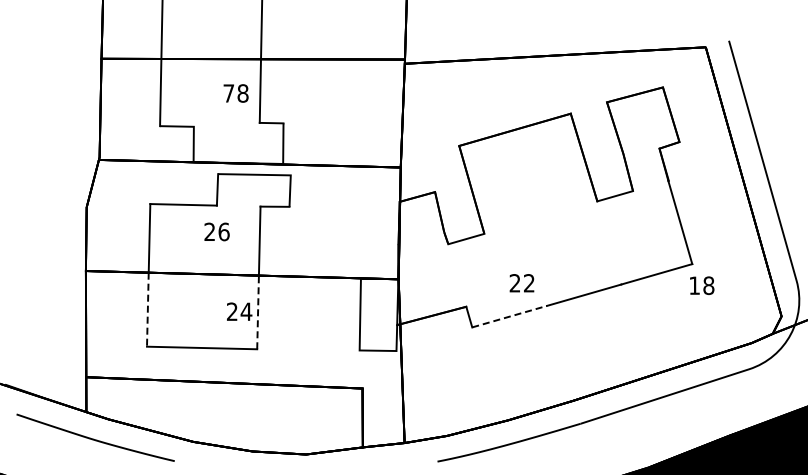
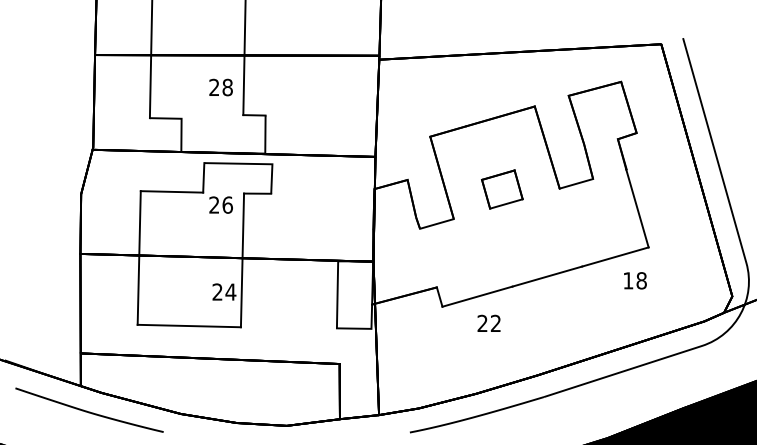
text: (228, 93) -> (214, 87), 78 -> 28
part: (535, 201) -> (501, 188), added
text: (216, 231) -> (220, 204), moved
text: (521, 283) -> (488, 323), moved
text: (702, 285) -> (635, 280), moved
line: (147, 310) -> (138, 290), dashed -> solid
line: (258, 312) -> (242, 292), dashed -> solid
line: (509, 316) -> (477, 296), dashed -> solid

